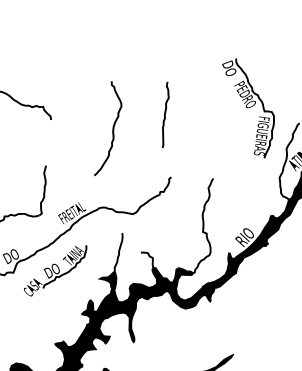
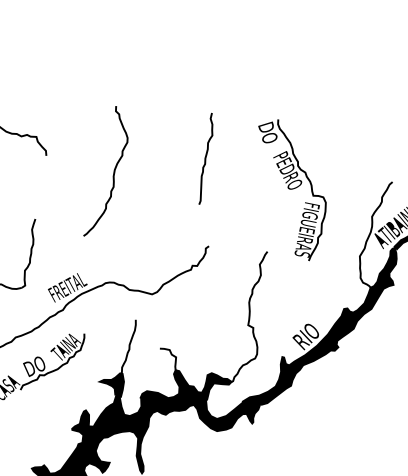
part: (248, 108) -> (291, 190), moved
curve: (112, 128) -> (113, 171), moved

